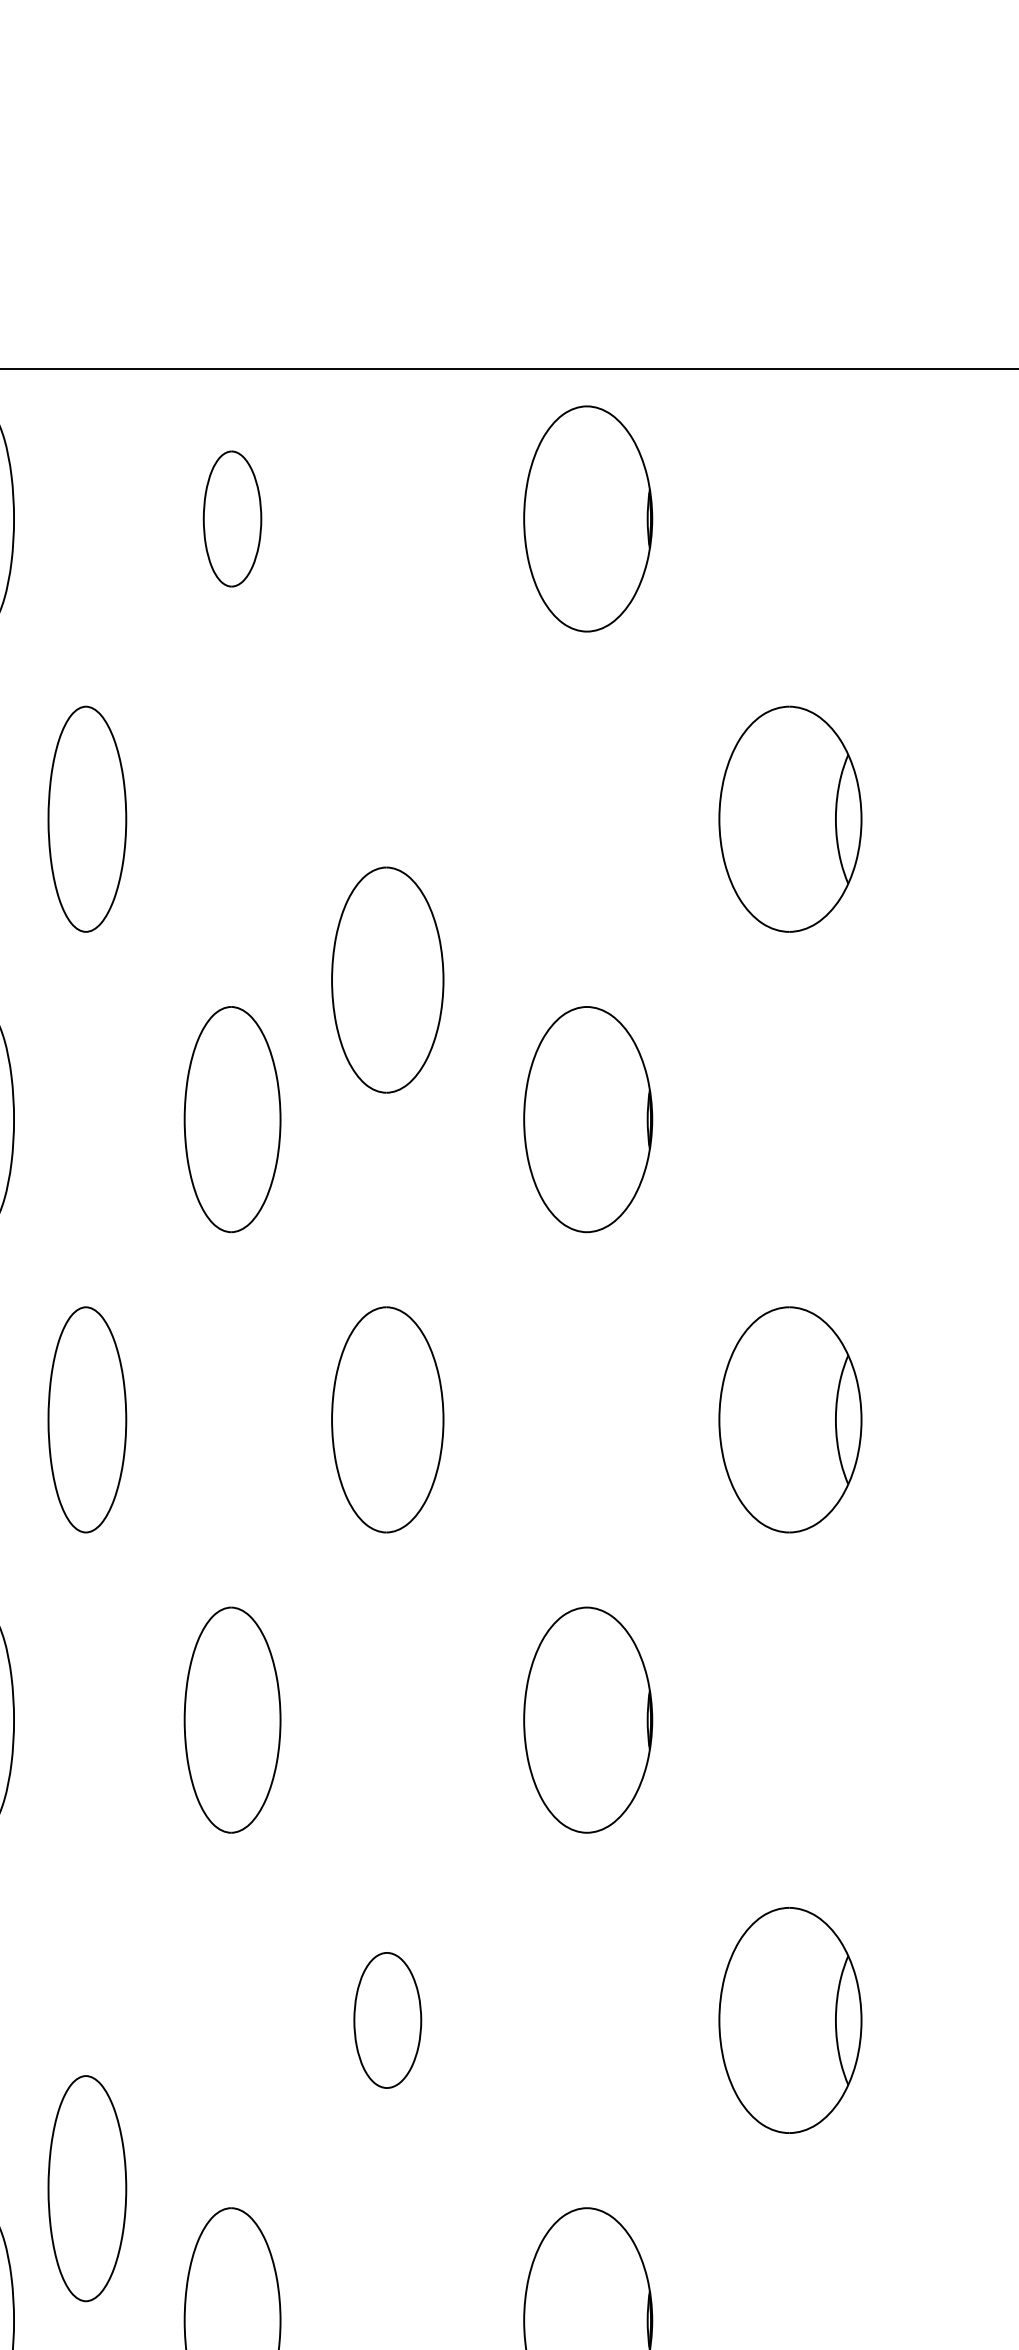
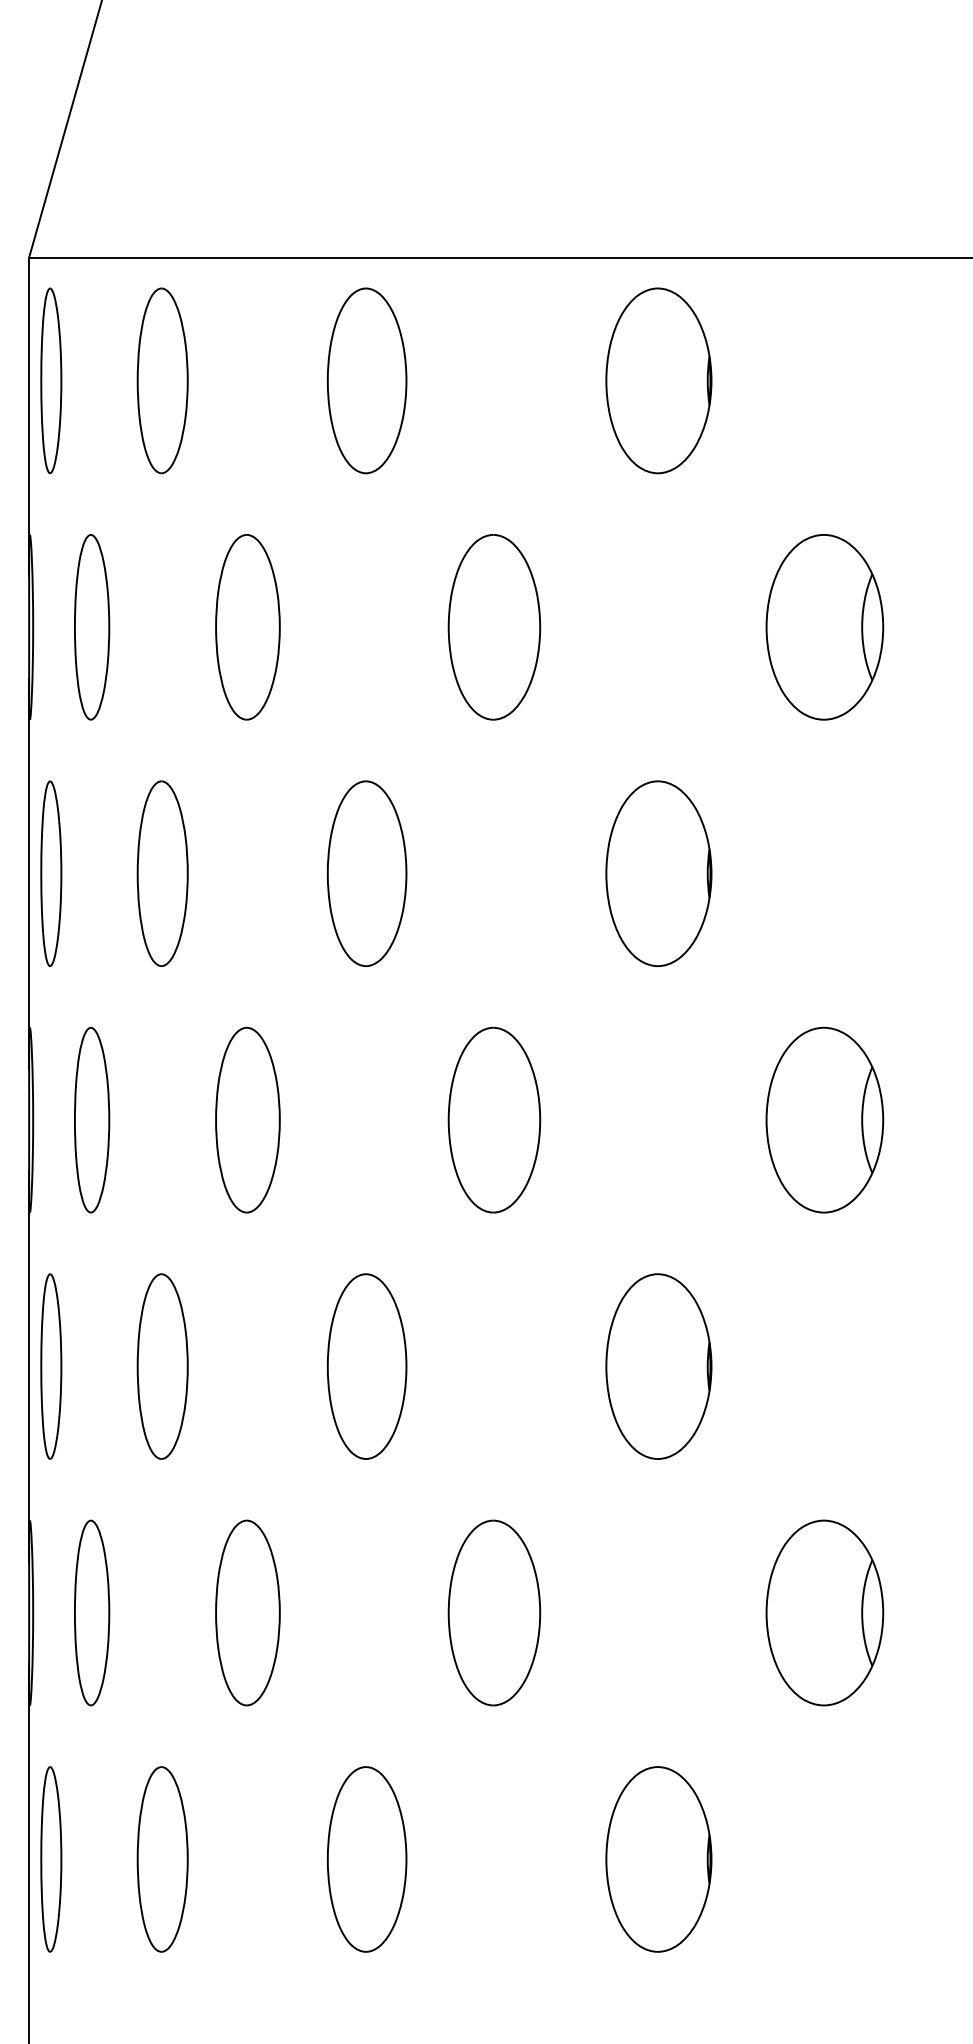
part: (231, 518) -> (366, 380), size x1.67
part: (387, 980) -> (494, 627), moved
part: (387, 2019) -> (494, 1612), size x1.67
part: (86, 2187) -> (247, 1612), moved

